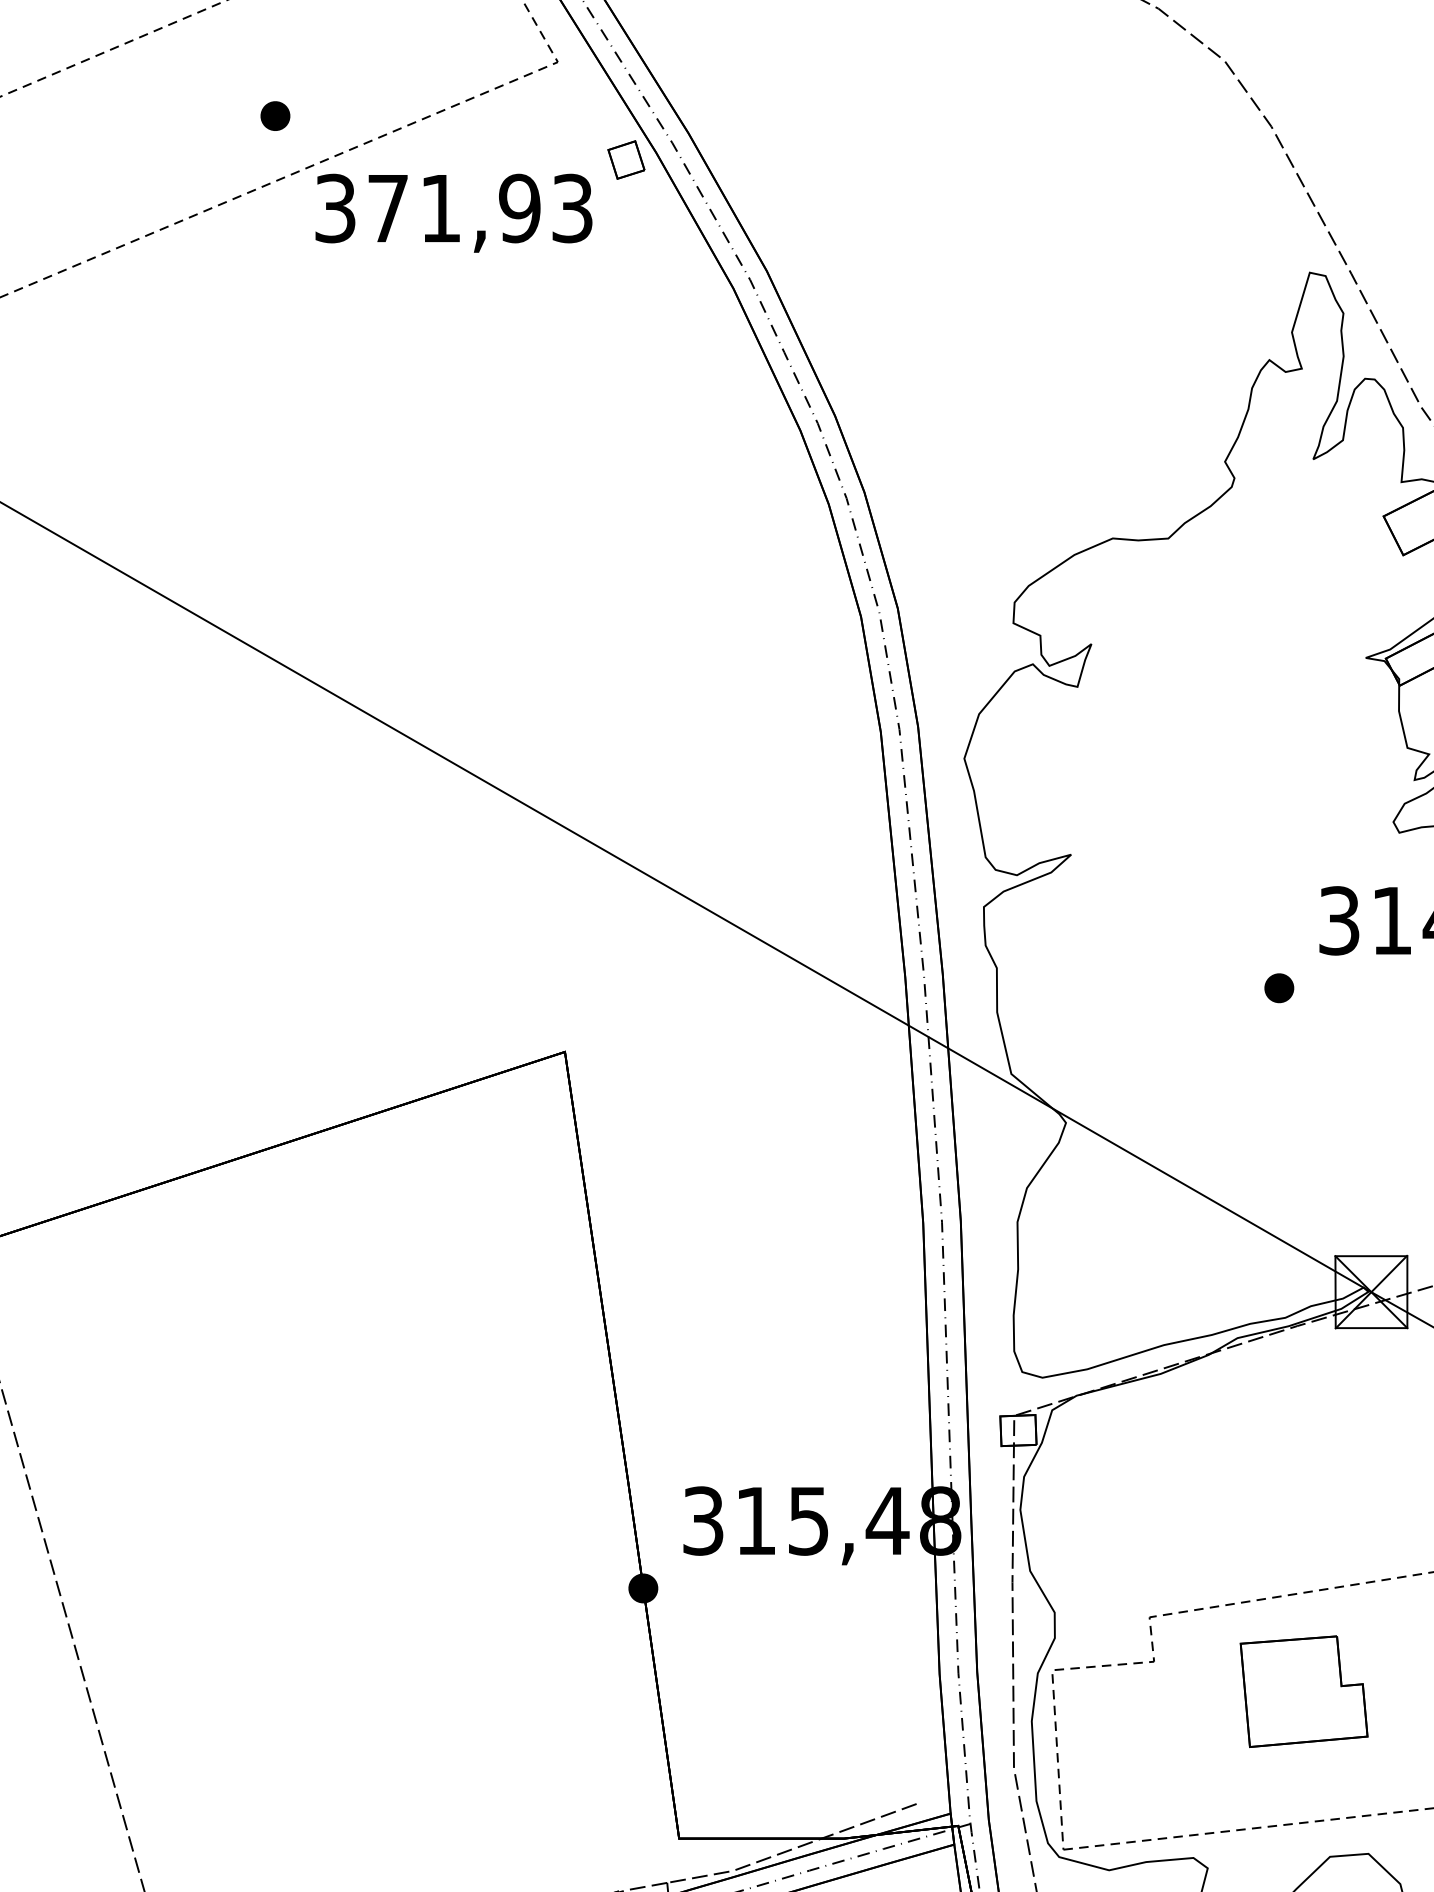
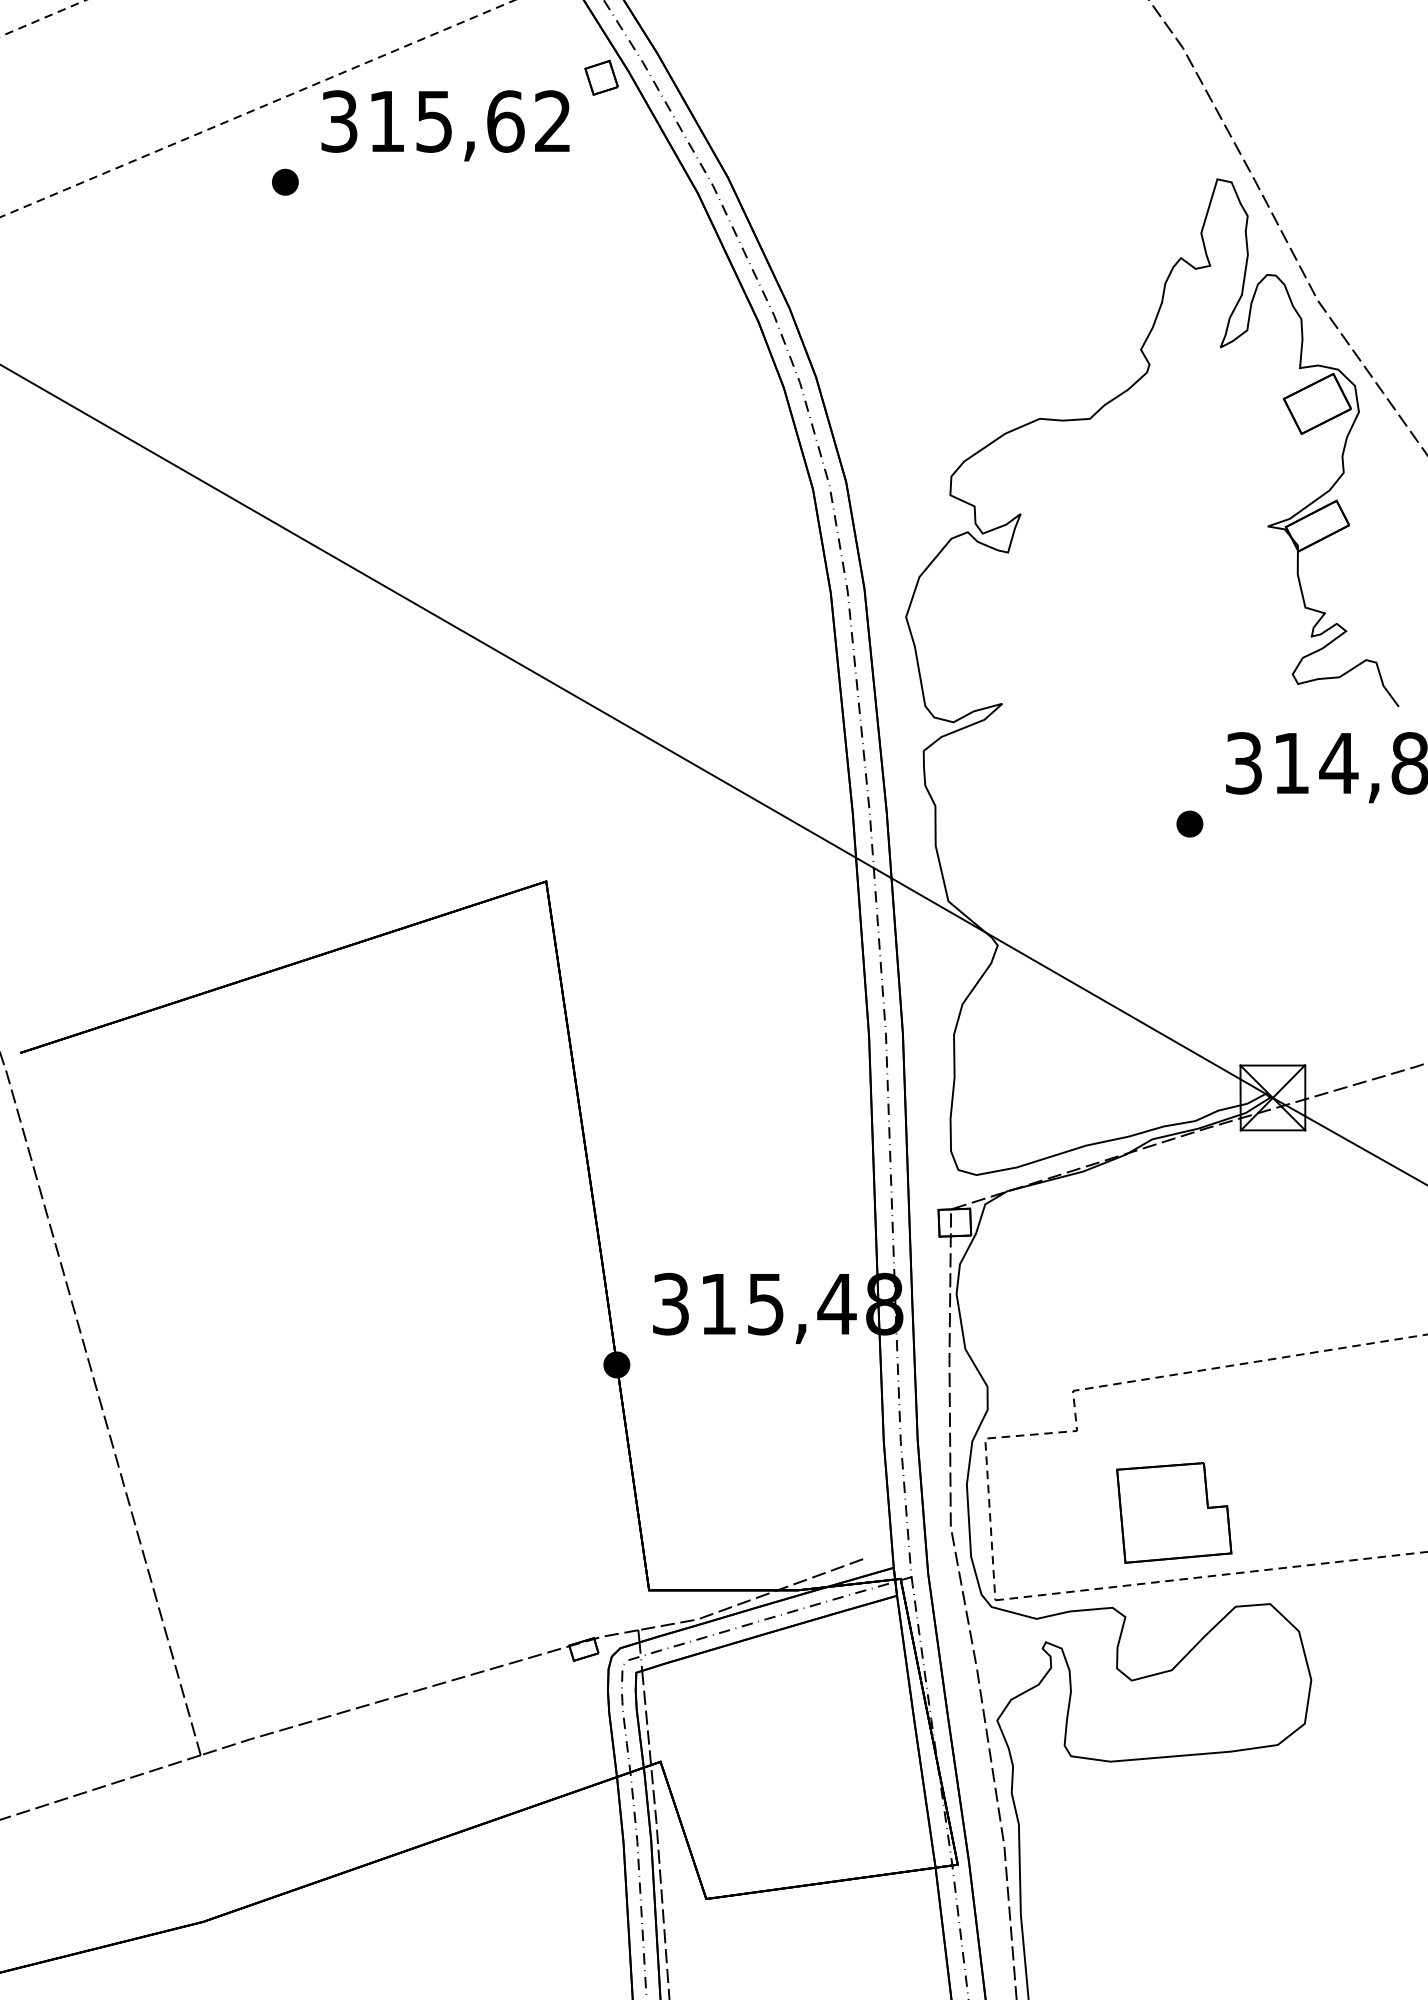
part: (275, 115) -> (285, 181), moved
text: (479, 208) -> (469, 121), 371,93 -> 315,62
part: (1304, 1691) -> (1174, 1512), moved

